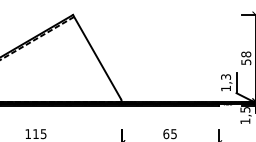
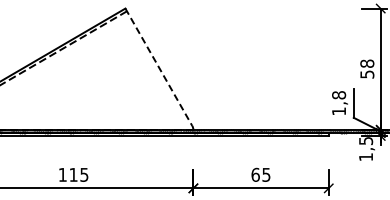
line: (96, 57) -> (158, 67), solid -> dashed
text: (226, 77) -> (339, 95), 1,3 -> 1,8

